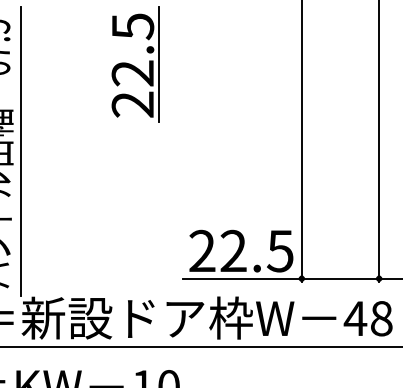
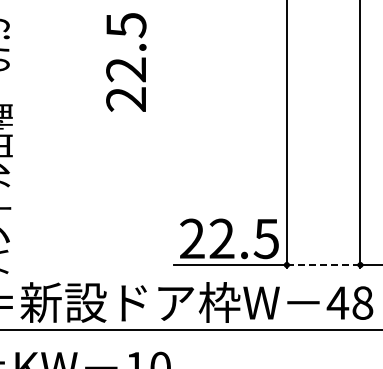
line: (158, 64) -> (150, 61), removed
line: (21, 150) -> (20, 143), removed
line: (340, 279) -> (323, 265), solid -> dashed

